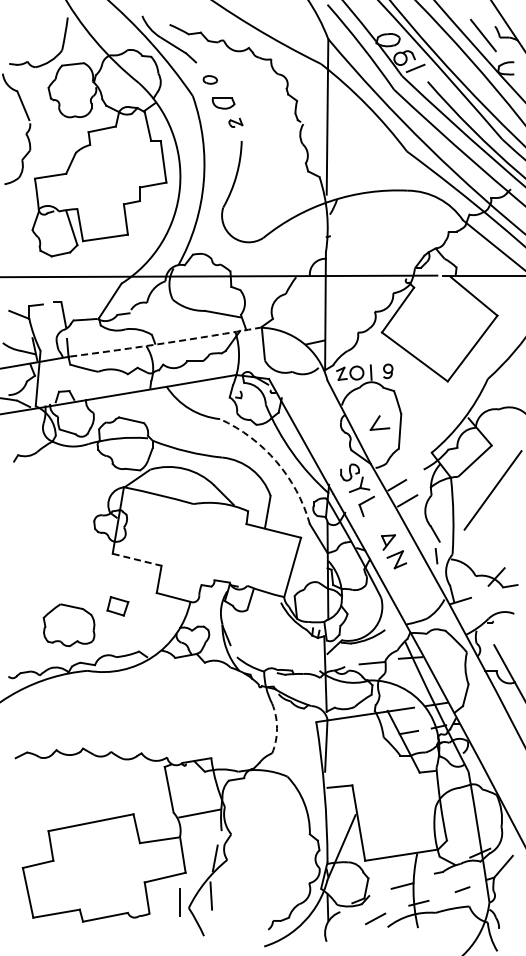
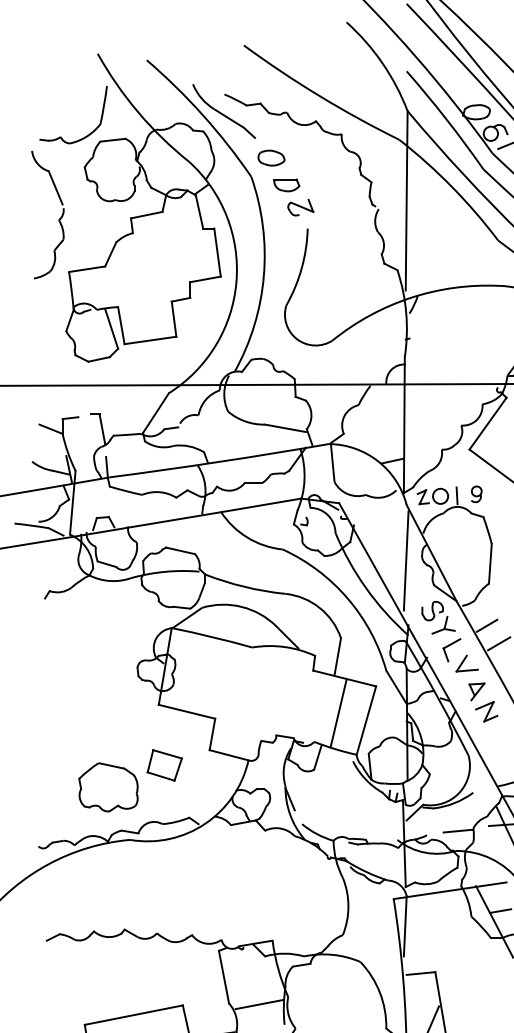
part: (210, 79) -> (271, 157), size x1.67
part: (235, 122) -> (300, 207), size x1.67
arc: (165, 343) -> (219, 462), dashed -> solid
part: (379, 422) -> (466, 662), moved
line: (327, 429) -> (406, 561), added
arc: (276, 461) -> (347, 598), dashed -> solid
line: (137, 559) -> (187, 711), dashed -> solid
line: (268, 560) -> (338, 712), added
part: (117, 606) -> (164, 765), size x1.43
arc: (277, 728) -> (348, 906), dashed -> solid

